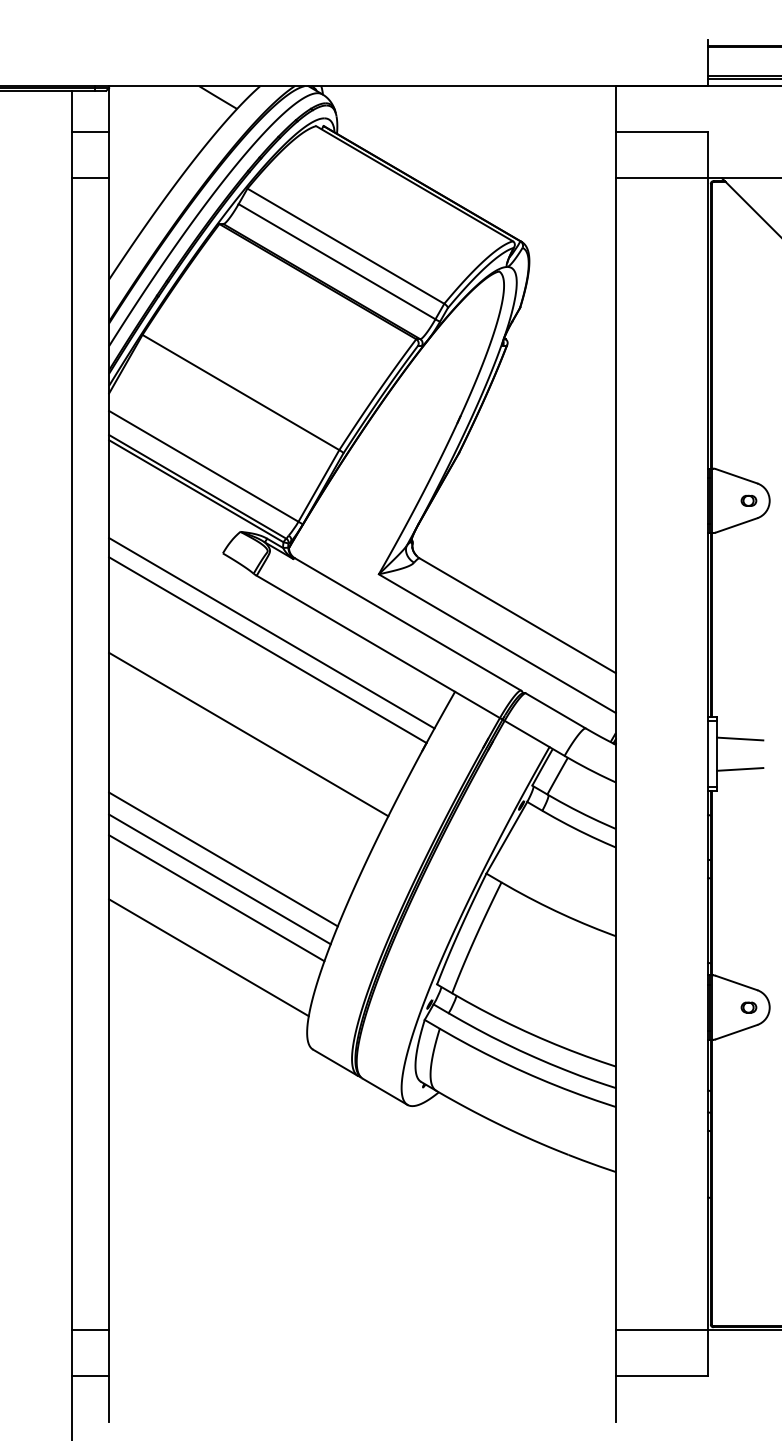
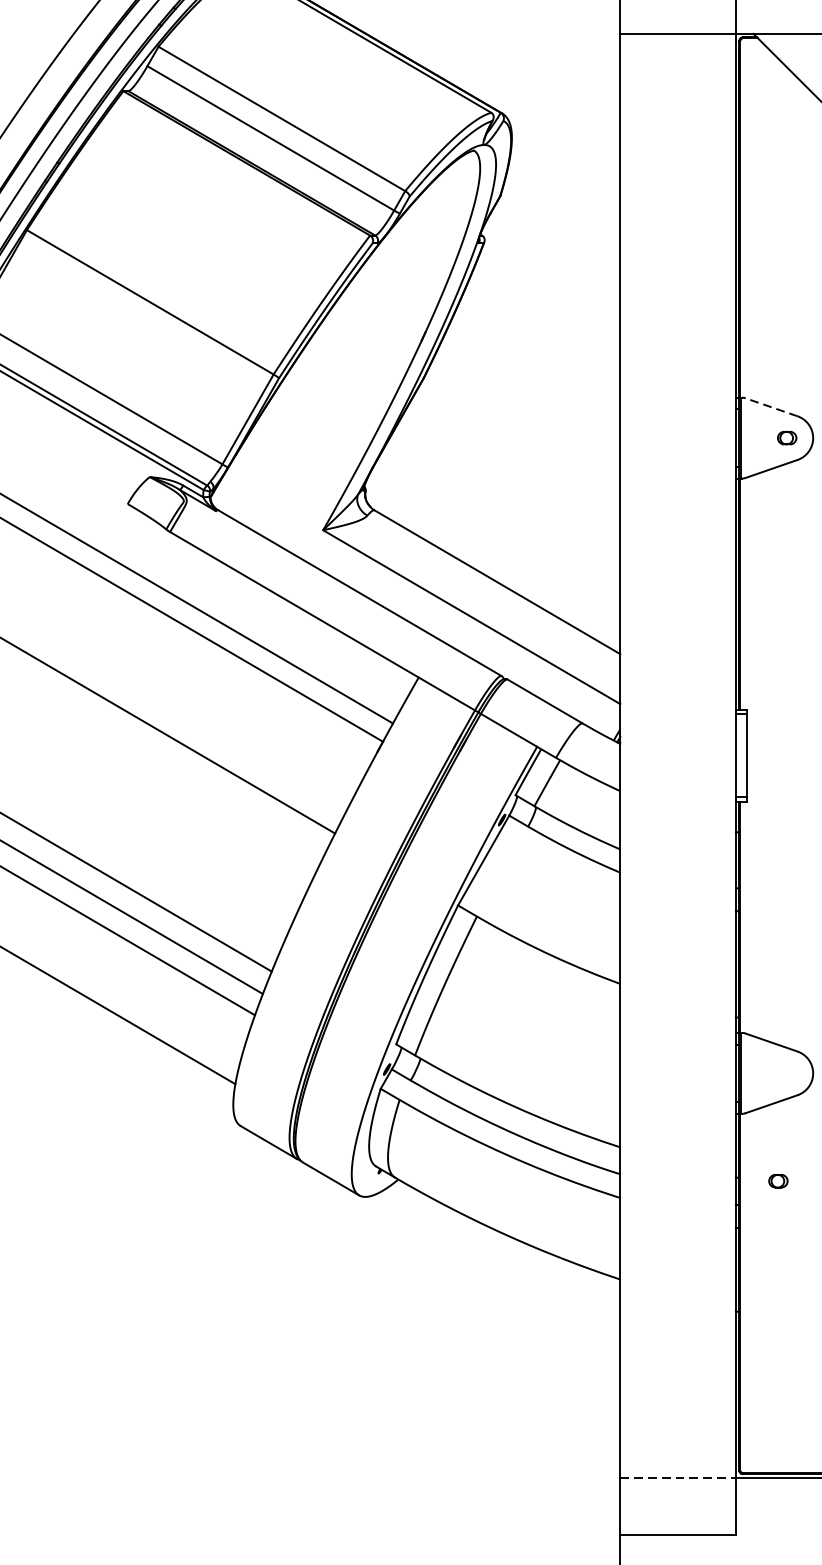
line: (736, 476) -> (771, 407), solid -> dashed
line: (740, 738) -> (776, 736), removed
line: (740, 769) -> (776, 774), removed
part: (748, 1007) -> (777, 1181), moved
line: (662, 1330) -> (678, 1478), solid -> dashed

